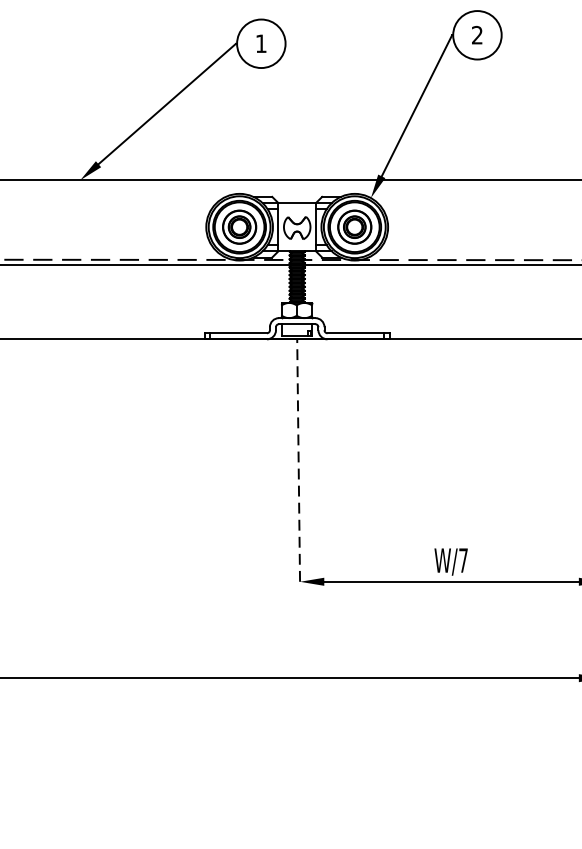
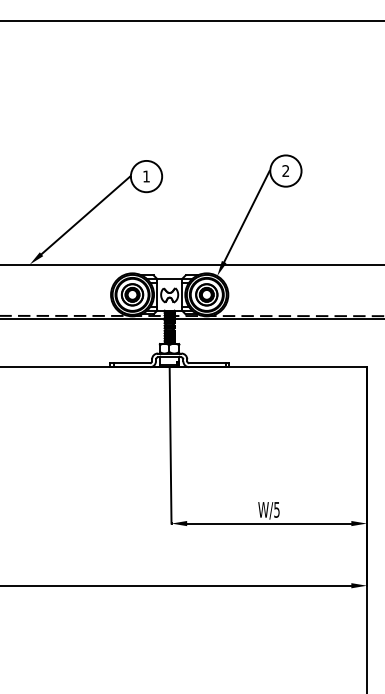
line: (298, 459) -> (170, 444), dashed -> solid
text: (462, 559) -> (276, 509), W/7 -> W/5

